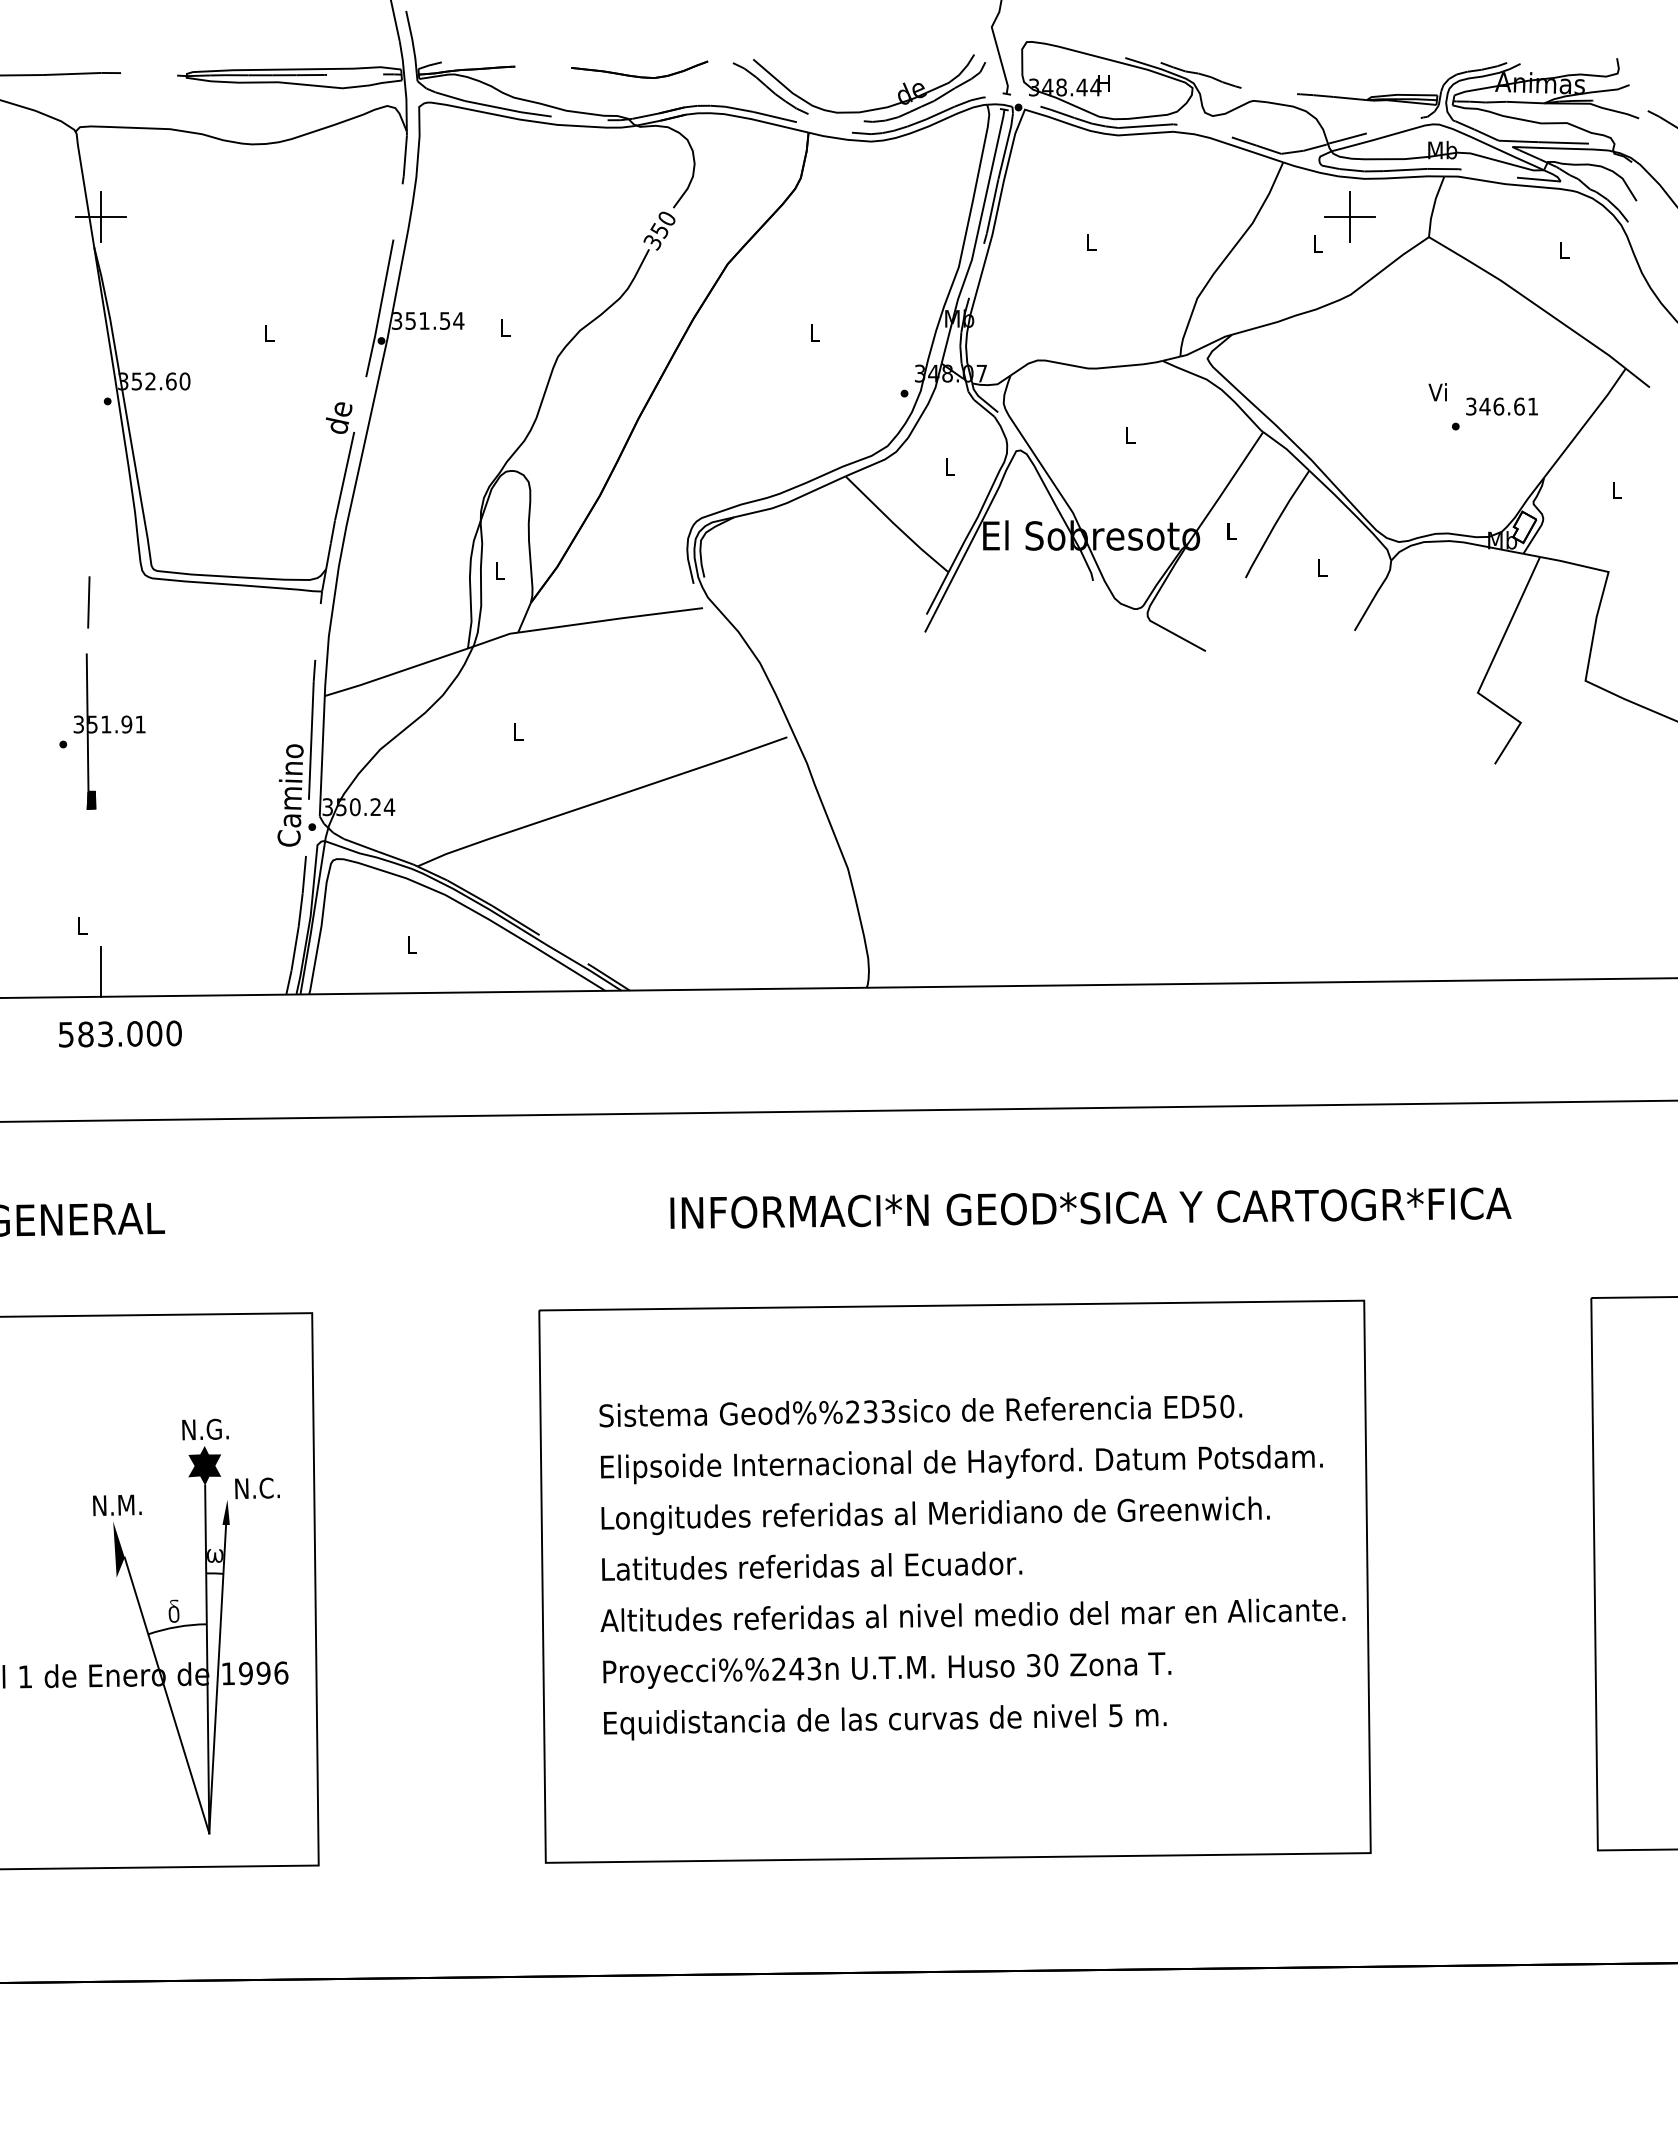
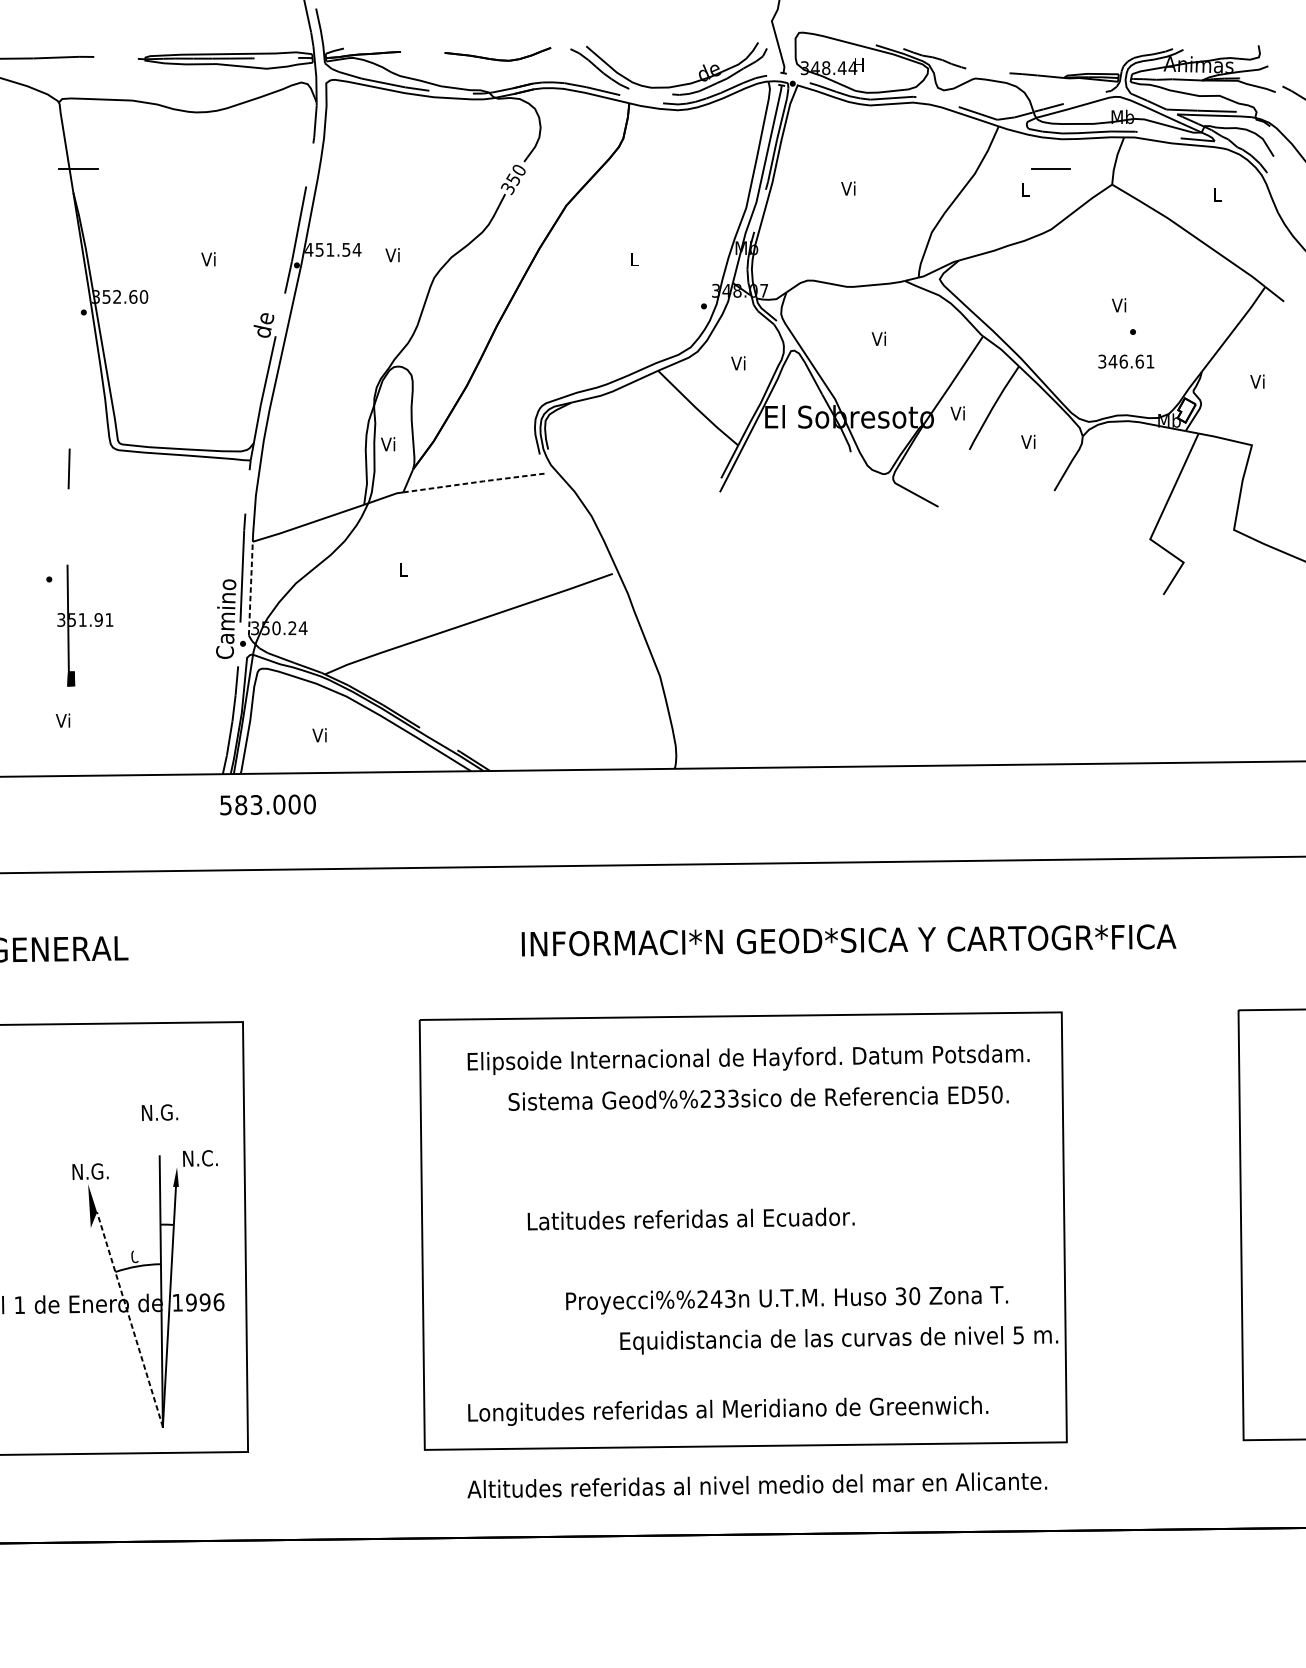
line: (100, 217) -> (78, 169), removed
line: (1350, 217) -> (1051, 169), removed
text: (1089, 242) -> (847, 188), L -> Vi
text: (396, 320) -> (308, 249), 351.54 -> 451.54
text: (504, 327) -> (392, 254), L -> Vi
text: (267, 332) -> (208, 258), L -> Vi
text: (1501, 406) -> (1125, 361), moved
text: (1129, 435) -> (879, 339), L -> Vi
text: (948, 466) -> (738, 363), L -> Vi
text: (1615, 490) -> (1257, 381), L -> Vi
text: (1230, 531) -> (957, 413), L -> Vi
text: (1321, 567) -> (1028, 441), L -> Vi
text: (498, 570) -> (387, 444), L -> Vi
line: (611, 619) -> (475, 482), solid -> dashed
part: (109, 731) -> (85, 625), moved
line: (322, 755) -> (251, 588), solid -> dashed
text: (80, 925) -> (62, 720), L -> Vi
text: (410, 944) -> (319, 735), L -> Vi
line: (100, 971) -> (78, 756), removed
text: (120, 1033) -> (268, 804), moved
text: (920, 1410) -> (758, 1097), moved
text: (961, 1464) -> (748, 1059), moved
fill: (204, 1465) -> (159, 1140), removed
text: (129, 1504) -> (100, 1171), N.M. -> N.G.
text: (935, 1515) -> (728, 1410), moved
fill: (214, 1555) -> (166, 1210), removed
text: (812, 1565) -> (691, 1218), moved
fill: (174, 1609) -> (135, 1252), removed
text: (972, 1614) -> (756, 1484), moved
text: (887, 1670) -> (787, 1300), moved
line: (166, 1694) -> (129, 1318), solid -> dashed
text: (885, 1721) -> (839, 1339), moved

